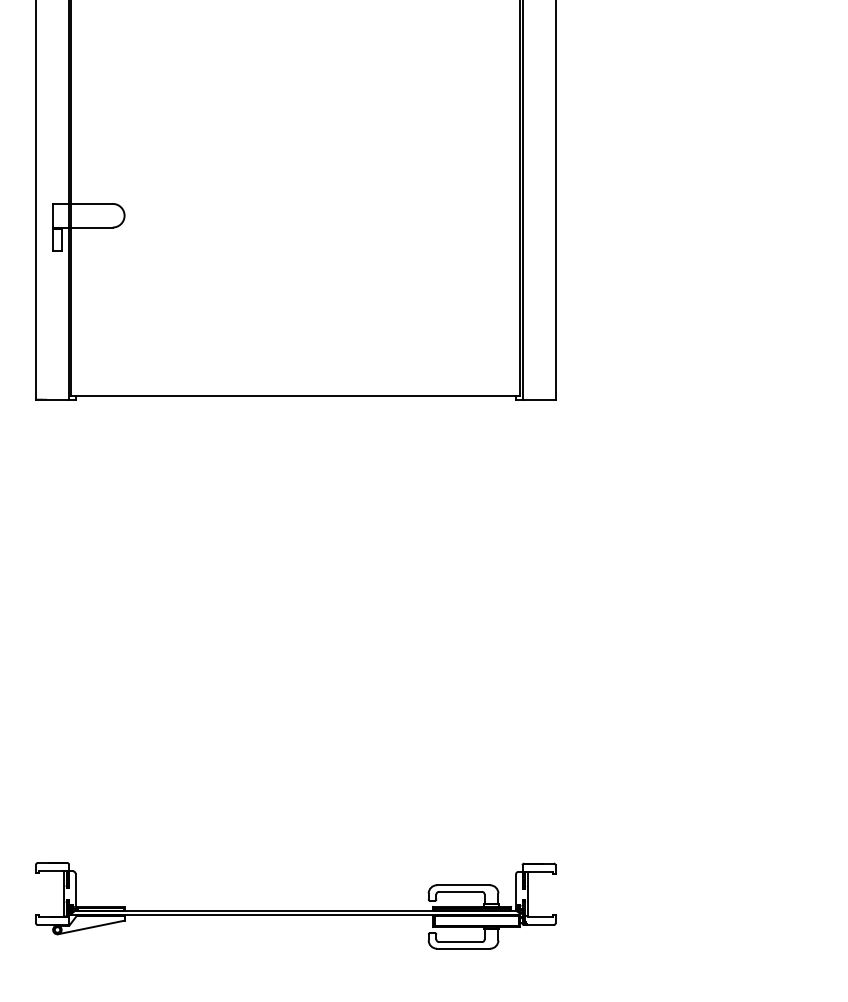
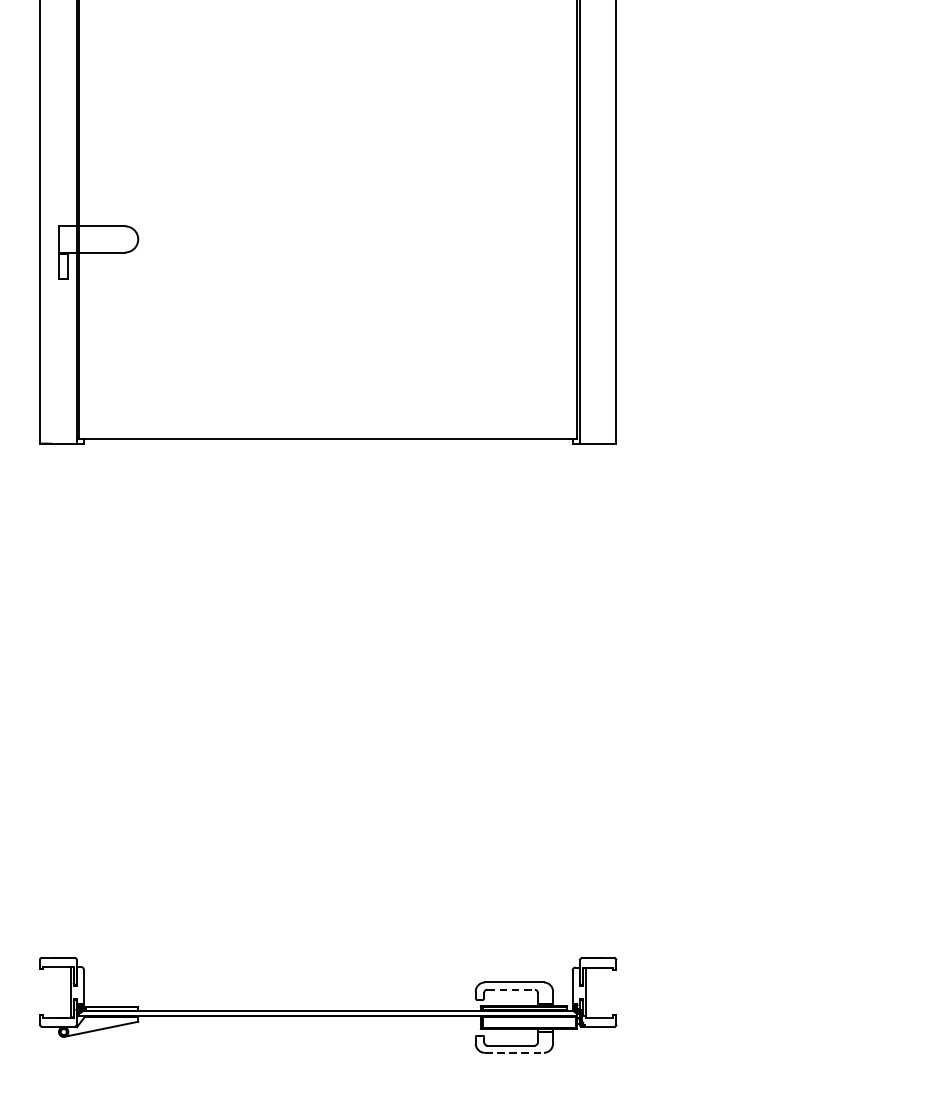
line: (461, 891) -> (512, 989), solid -> dashed
line: (463, 948) -> (514, 1052), solid -> dashed

